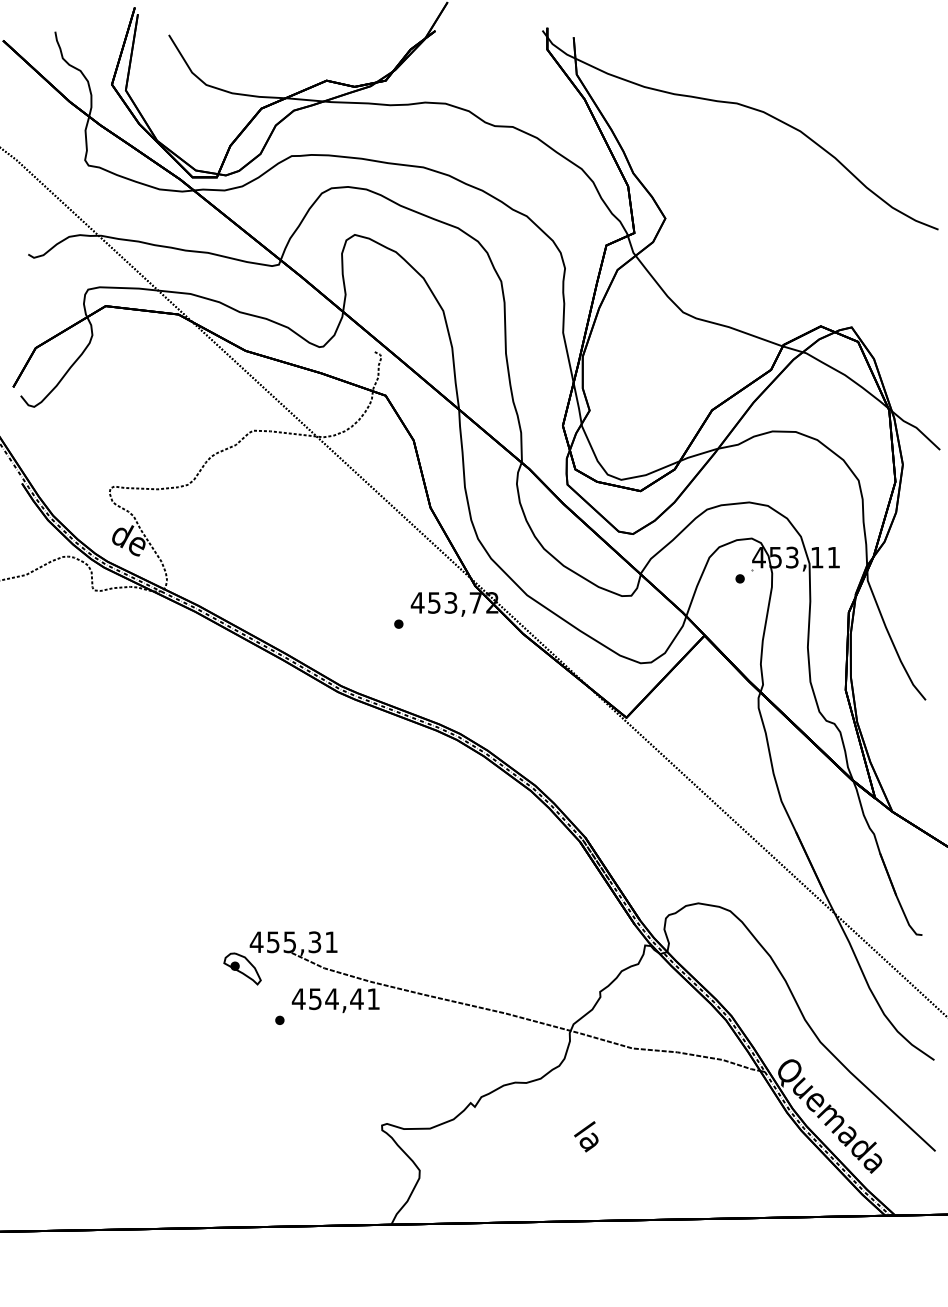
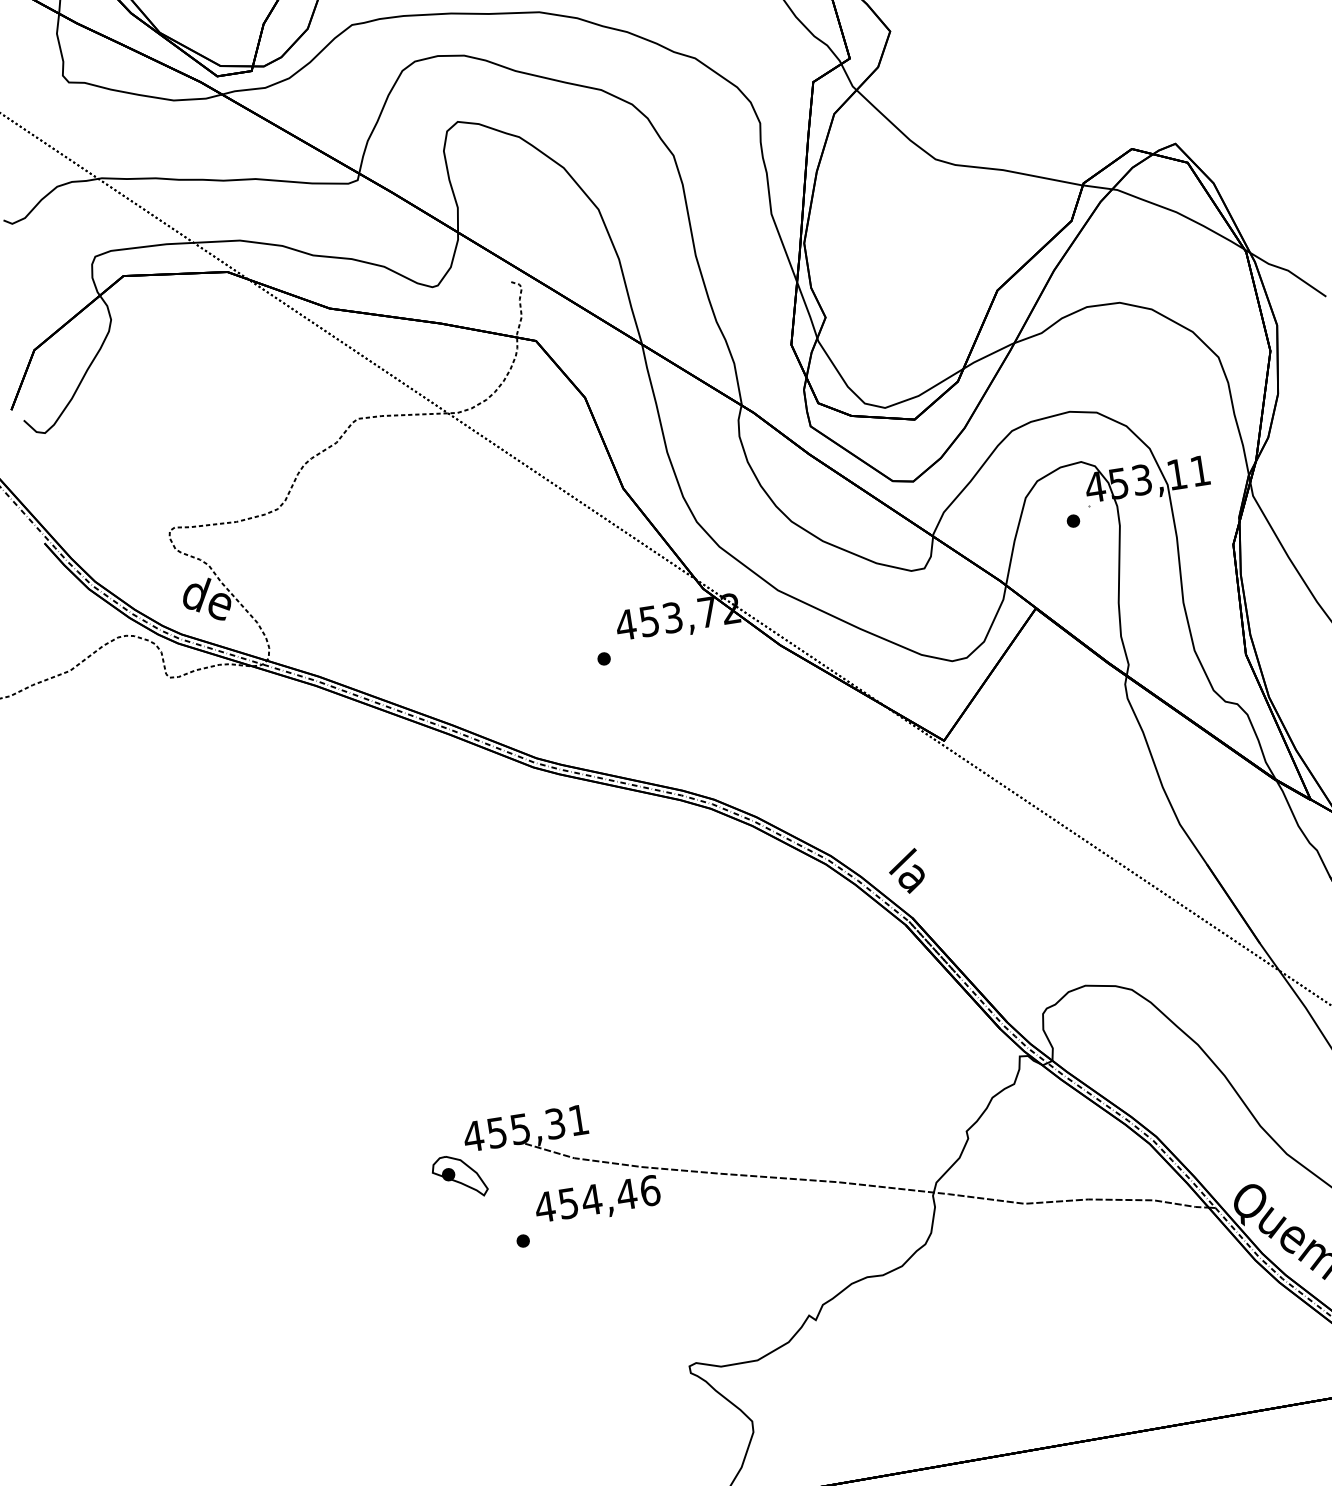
text: (373, 999) -> (650, 1191), 454,41 -> 454,46
text: (586, 1136) -> (906, 871), moved

